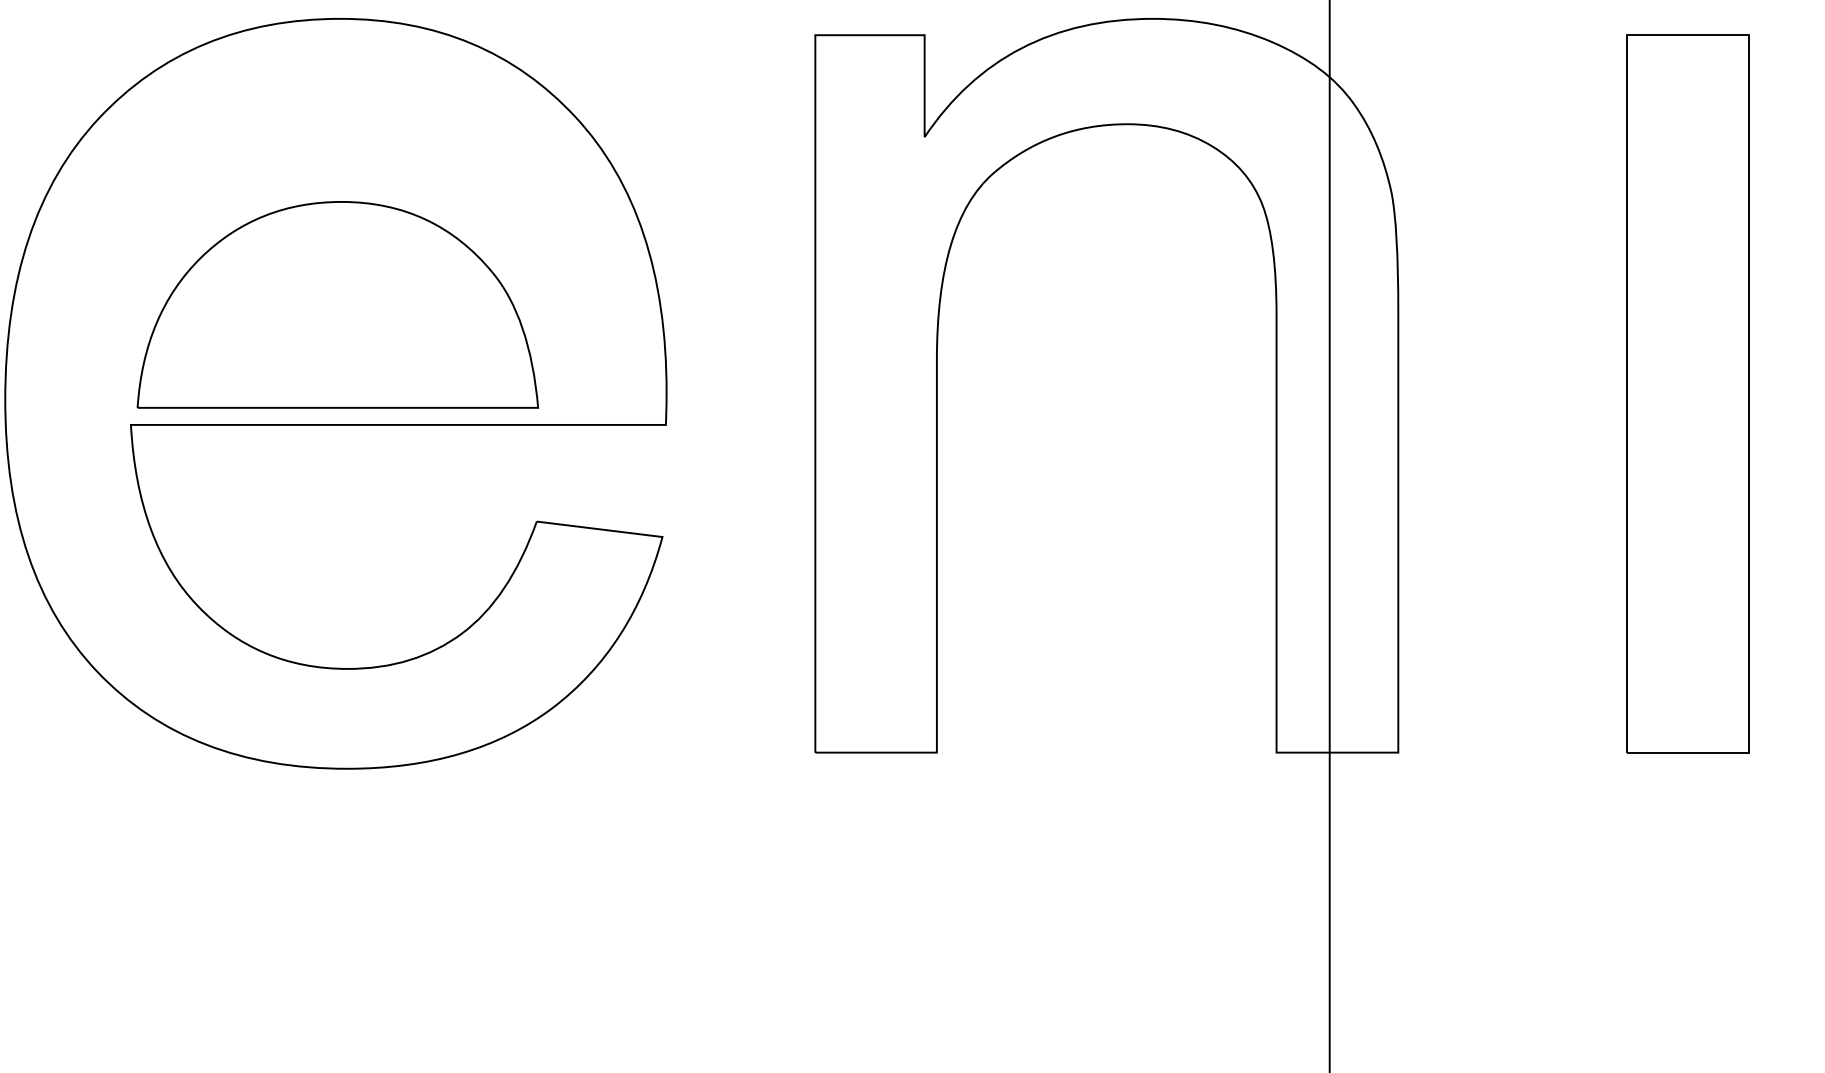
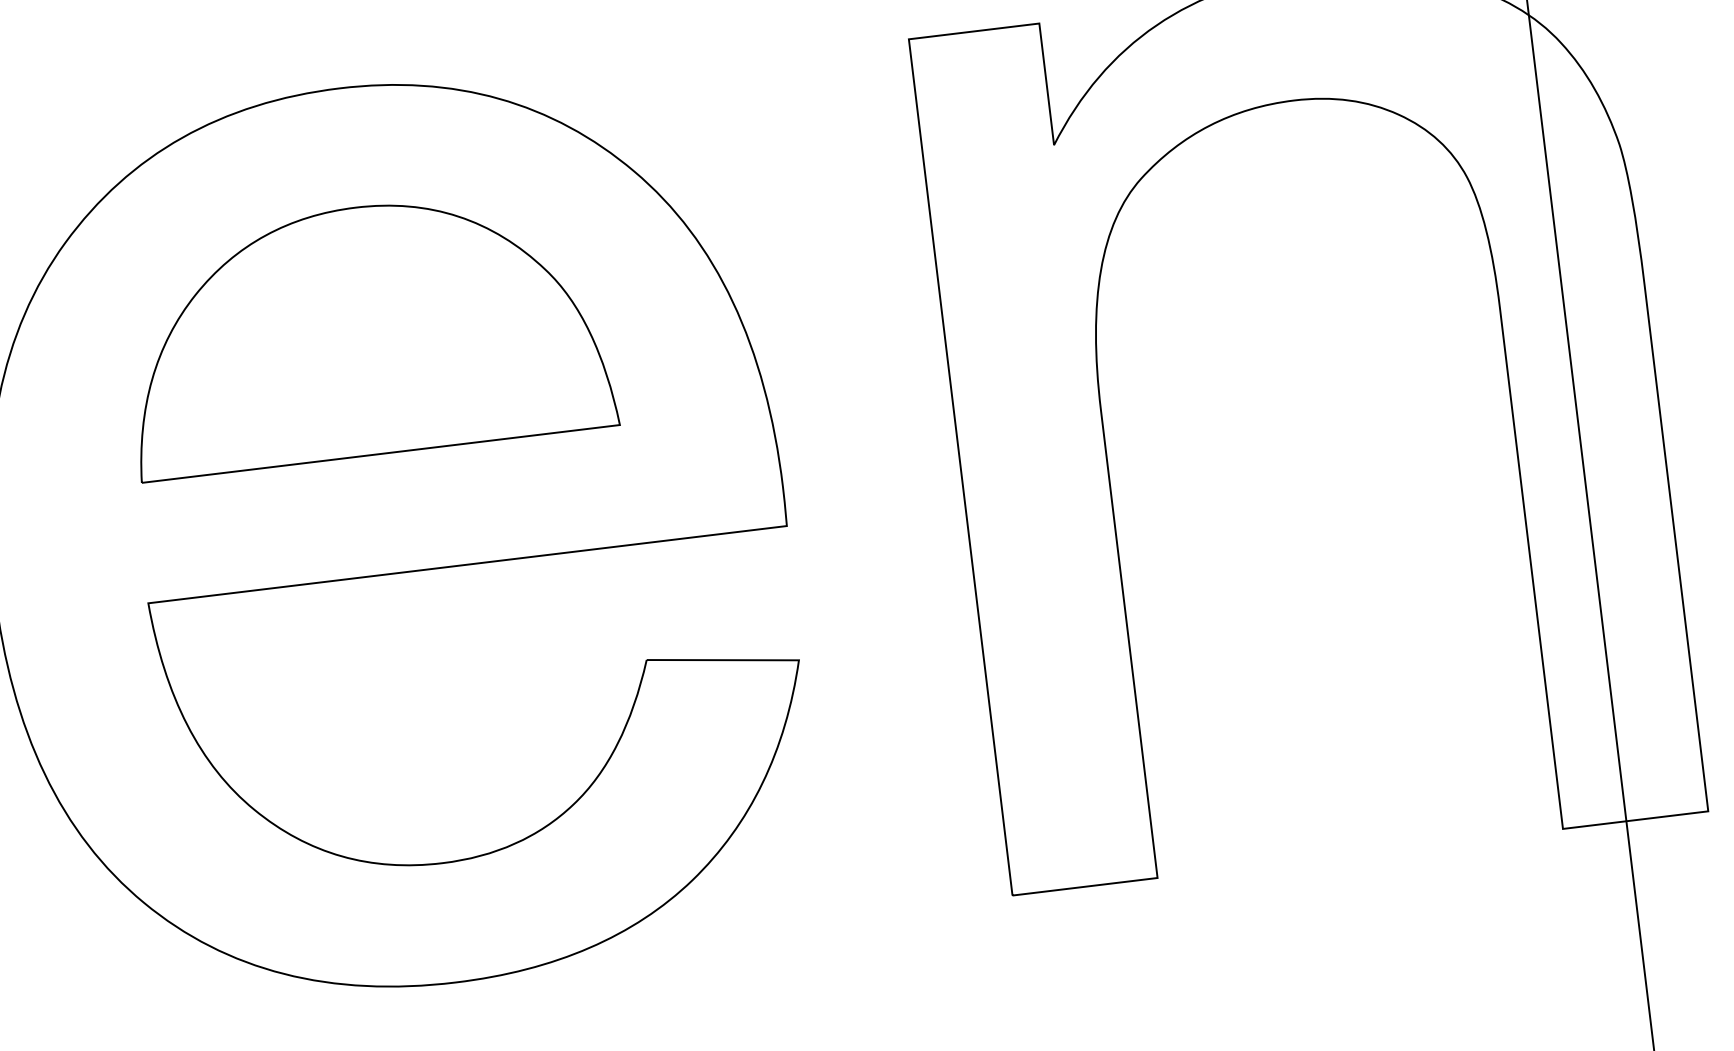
part: (337, 304) -> (365, 330), moved

